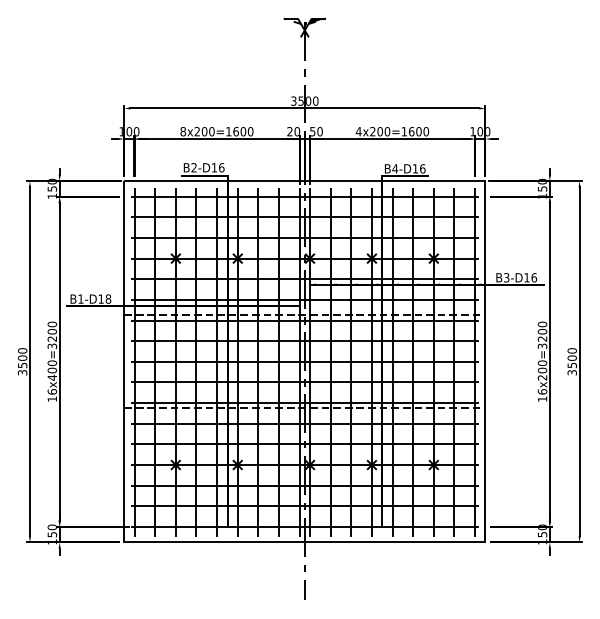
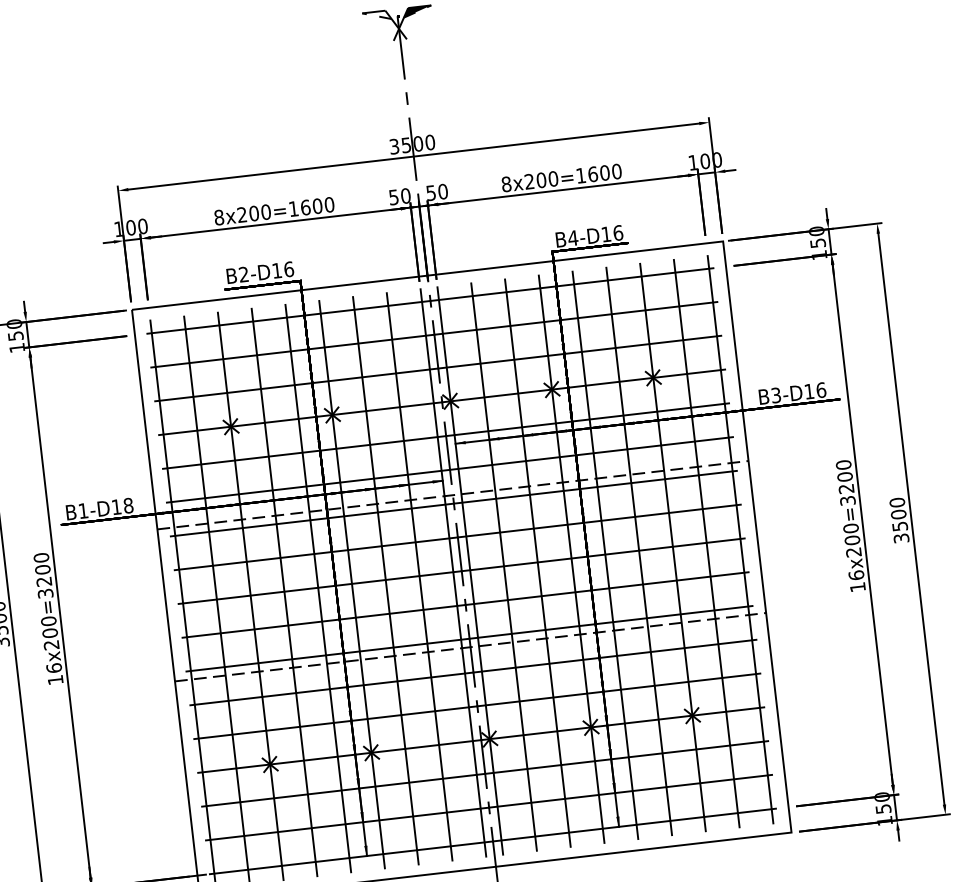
text: (289, 131) -> (393, 197), 20 -> 50
text: (358, 131) -> (505, 184), 4x200=1600 -> 8x200=1600
text: (51, 377) -> (50, 644), 16x400=3200 -> 16x200=3200

